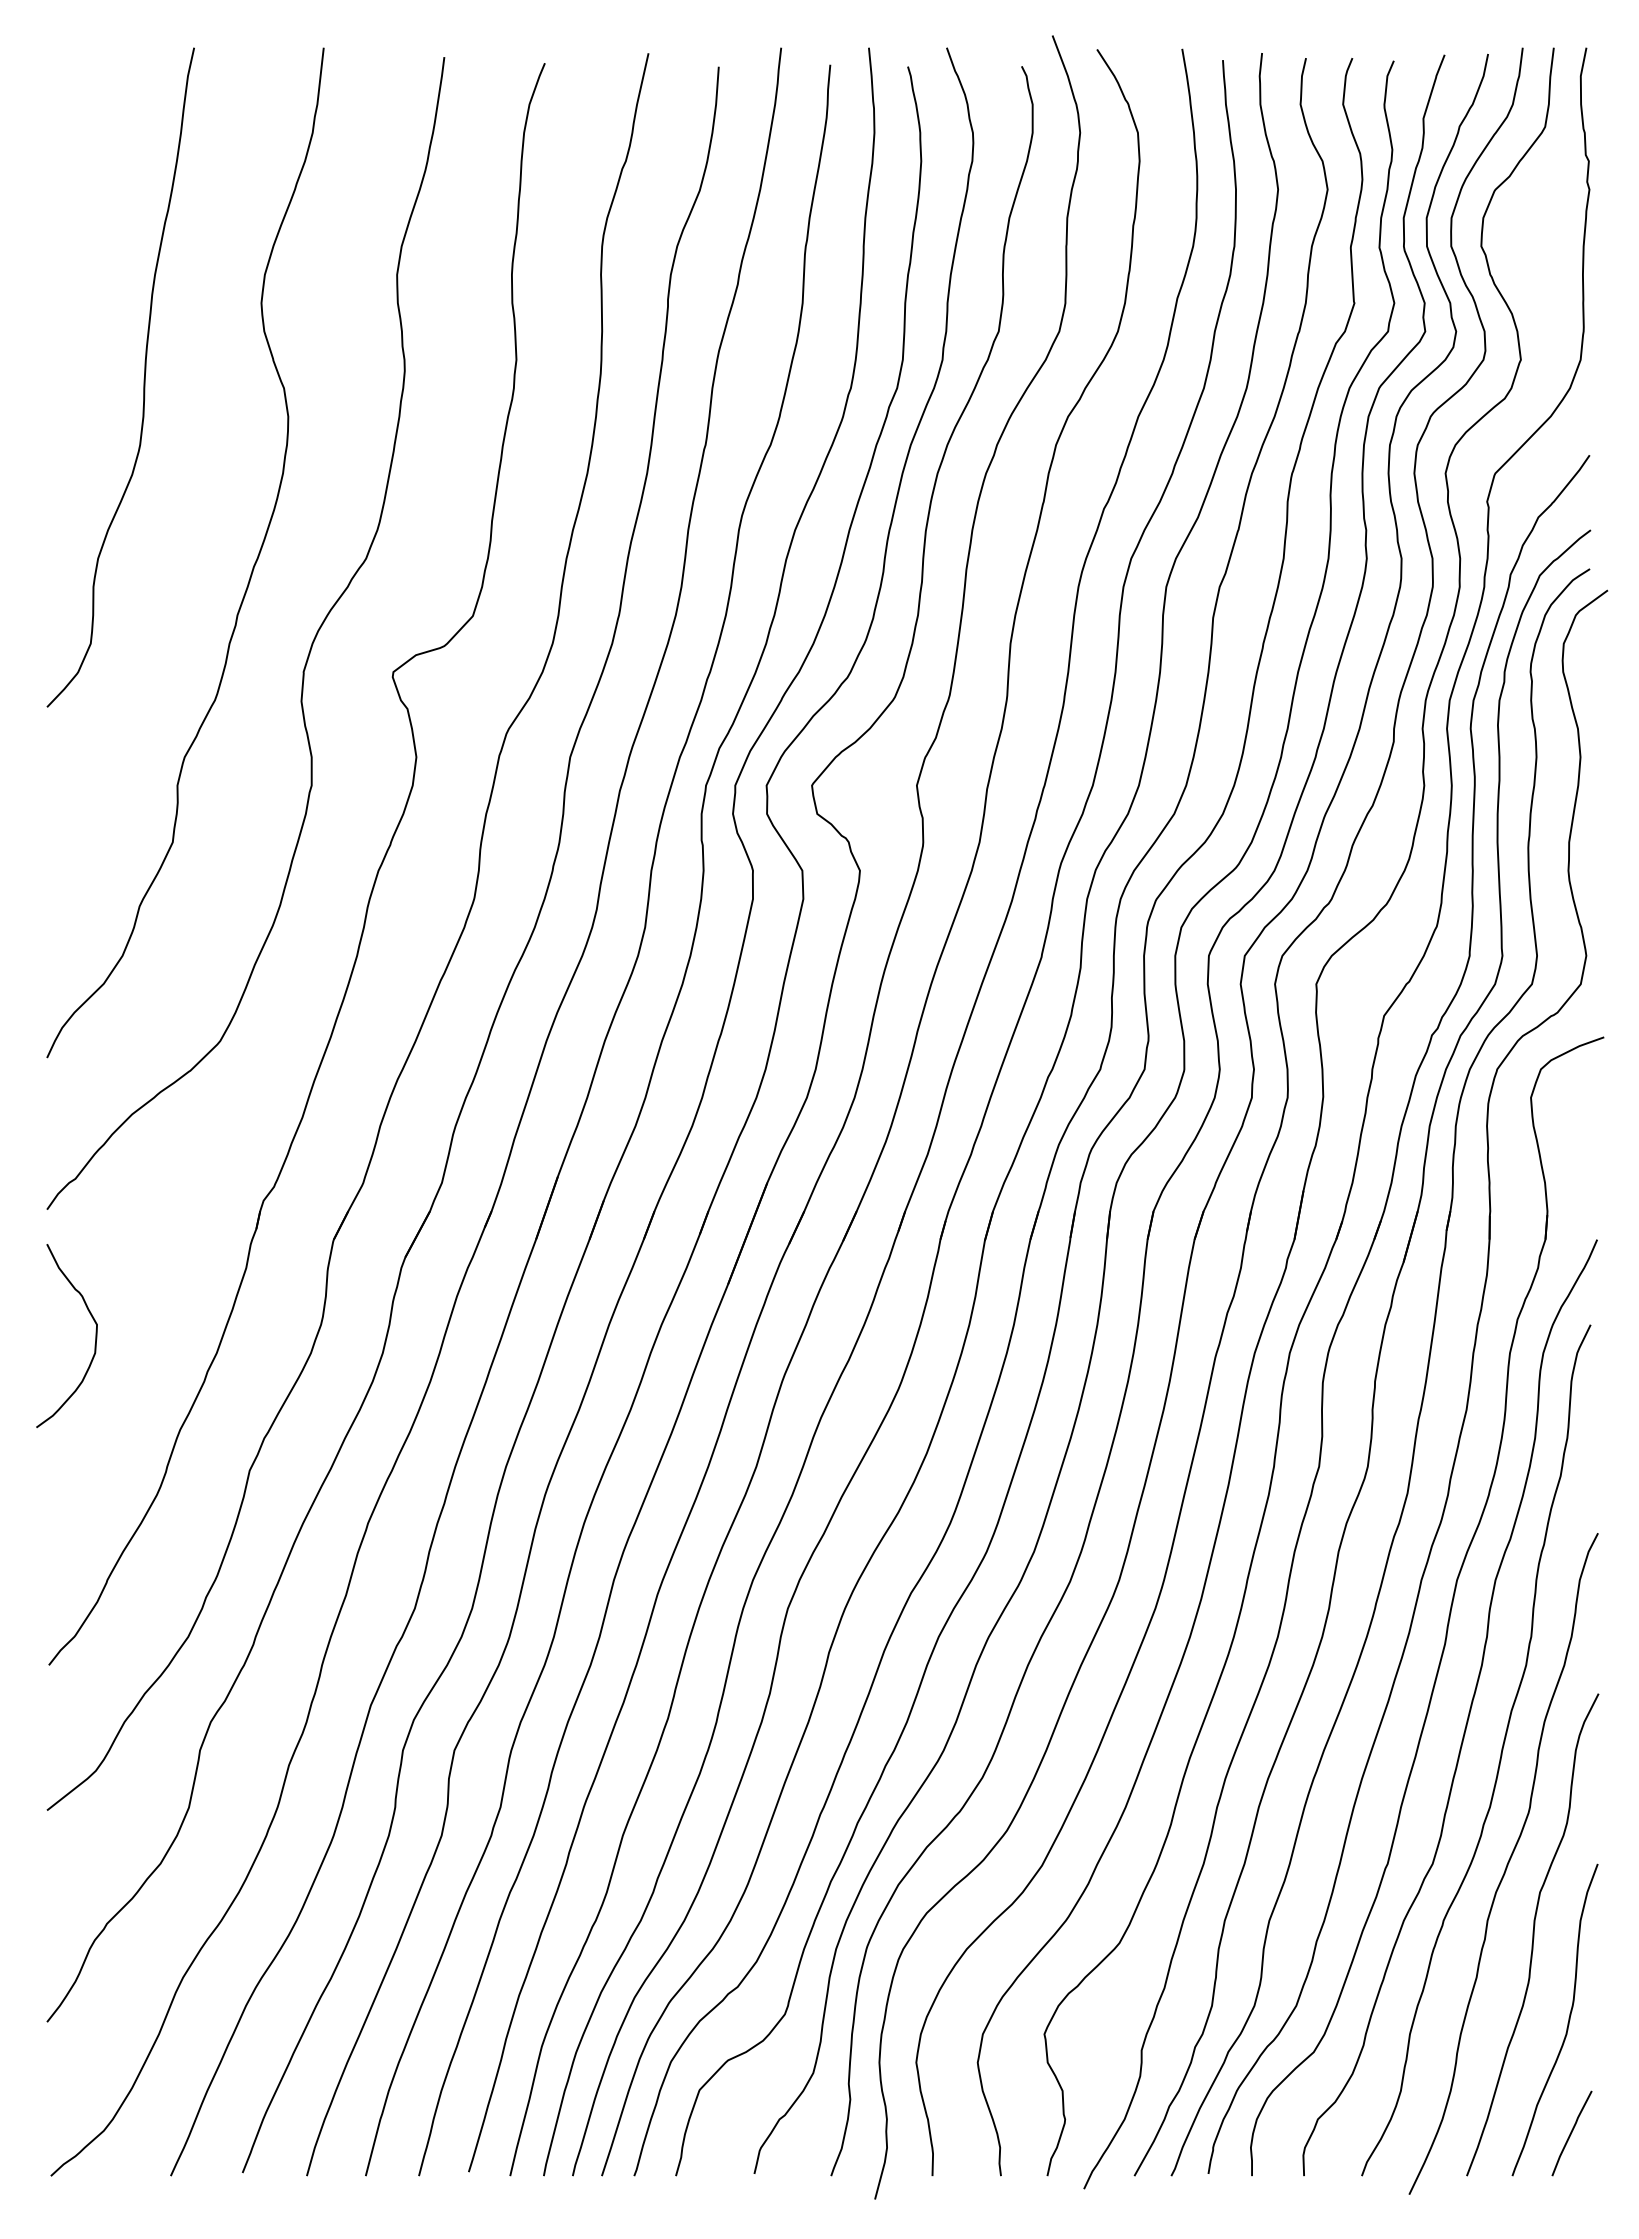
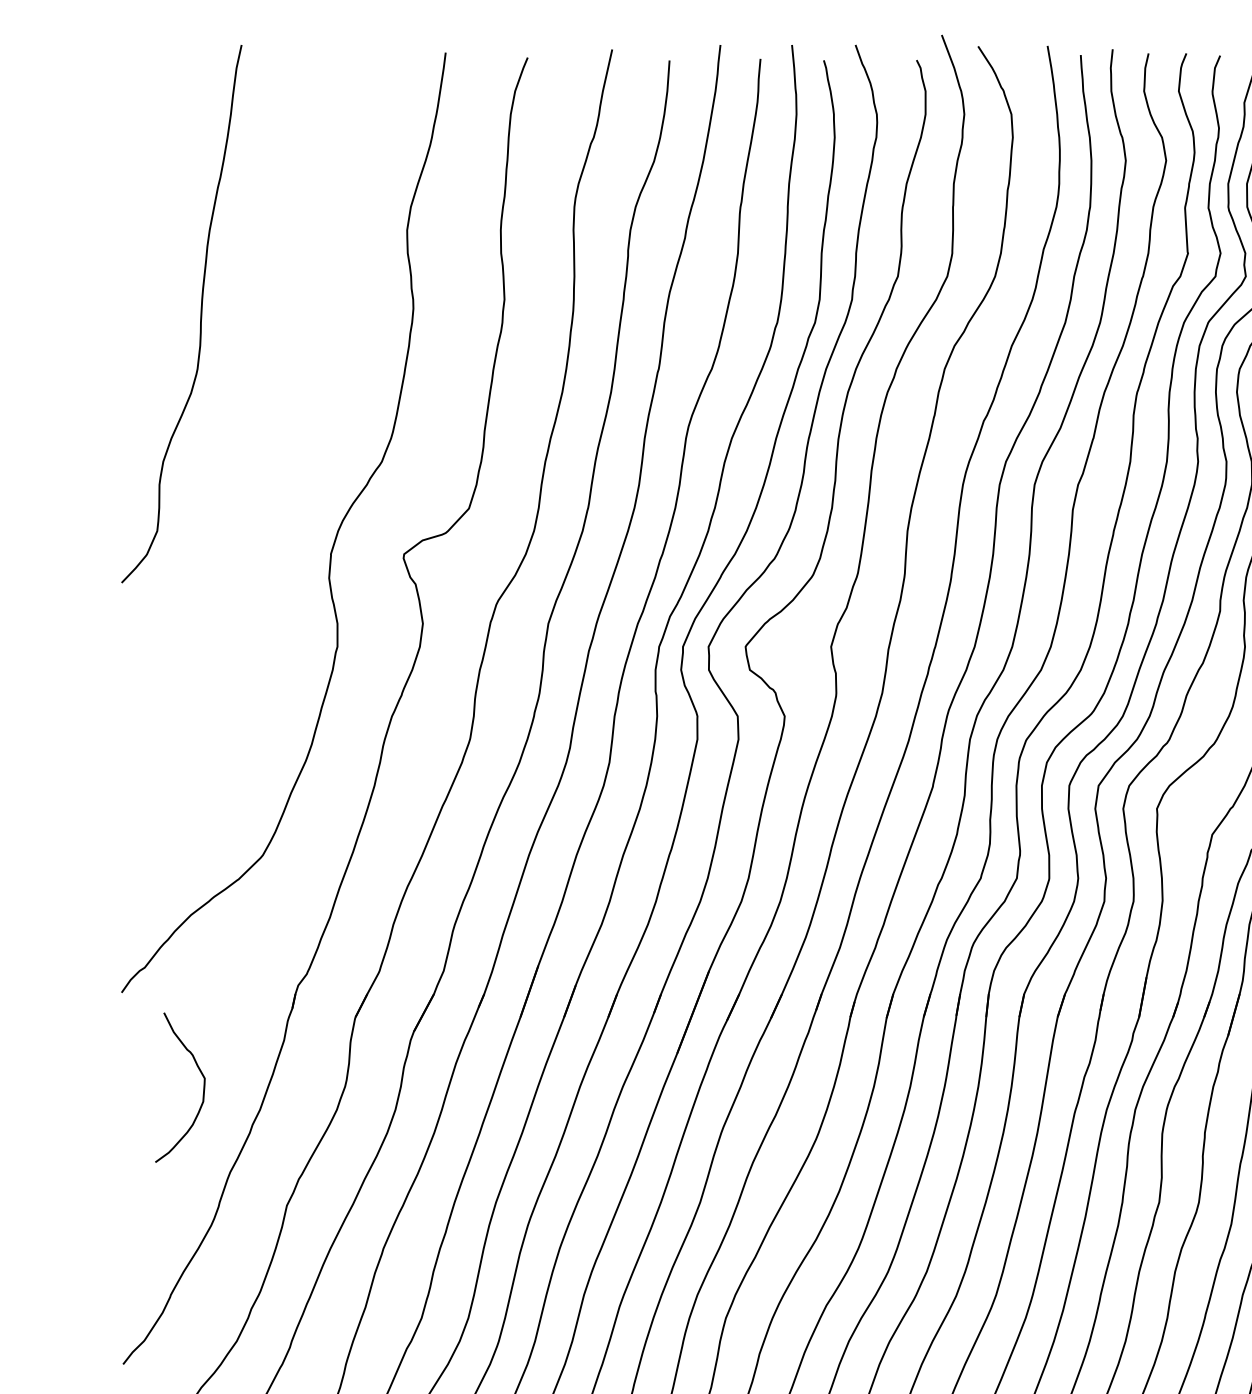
curve: (250, 573) -> (287, 473), removed
curve: (95, 1336) -> (203, 1088), moved

